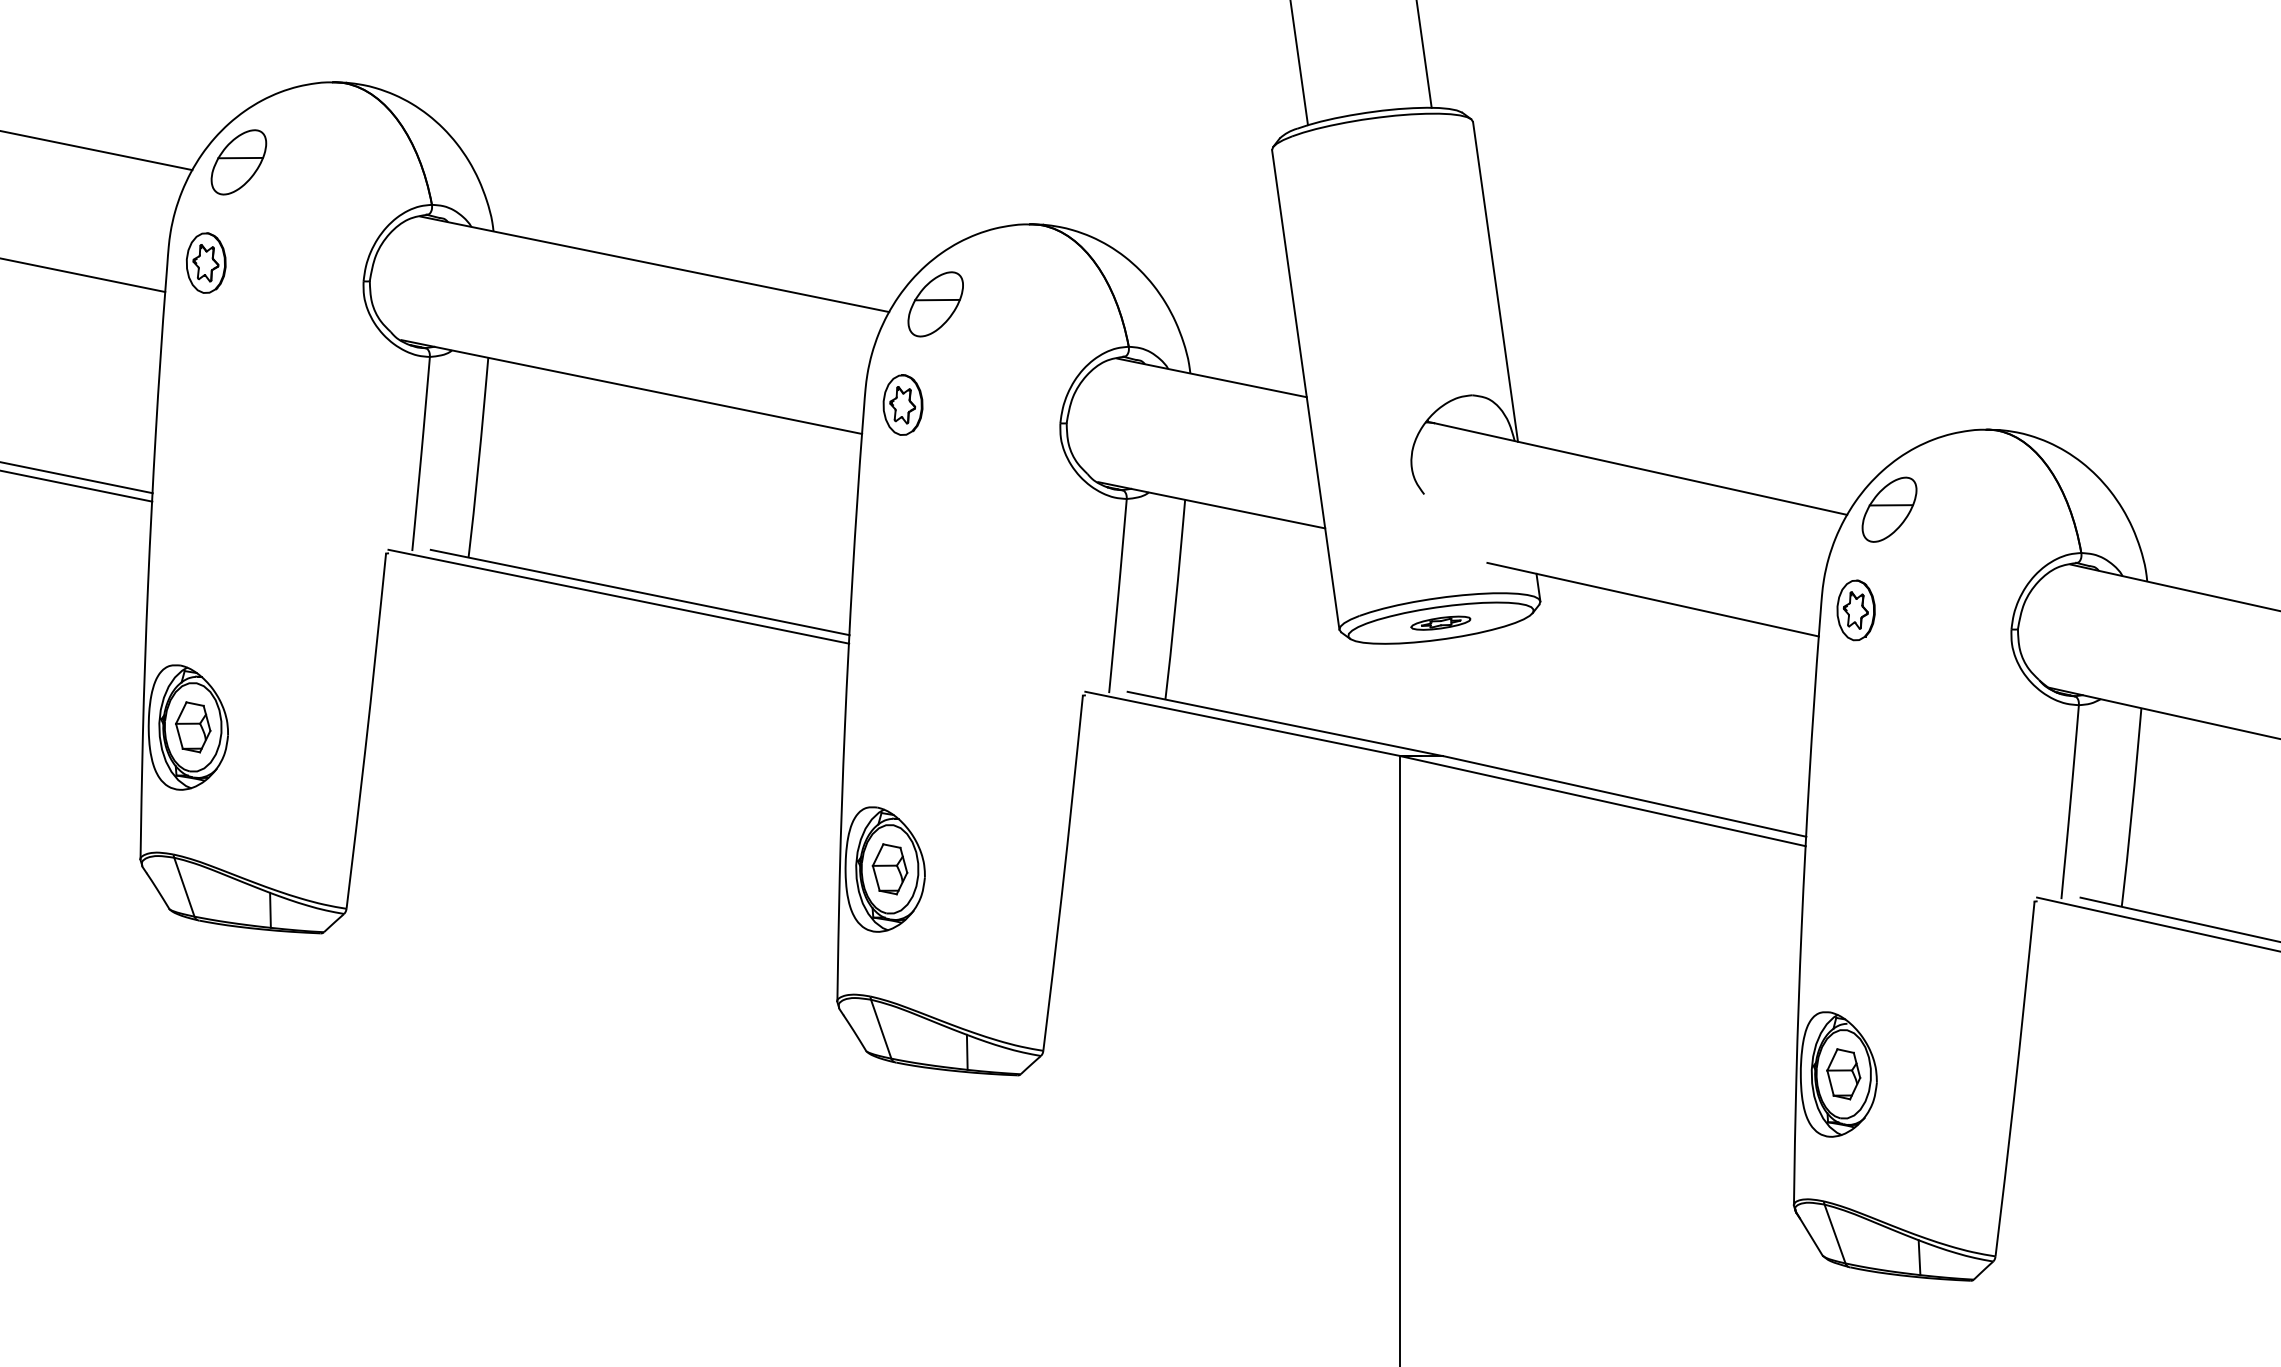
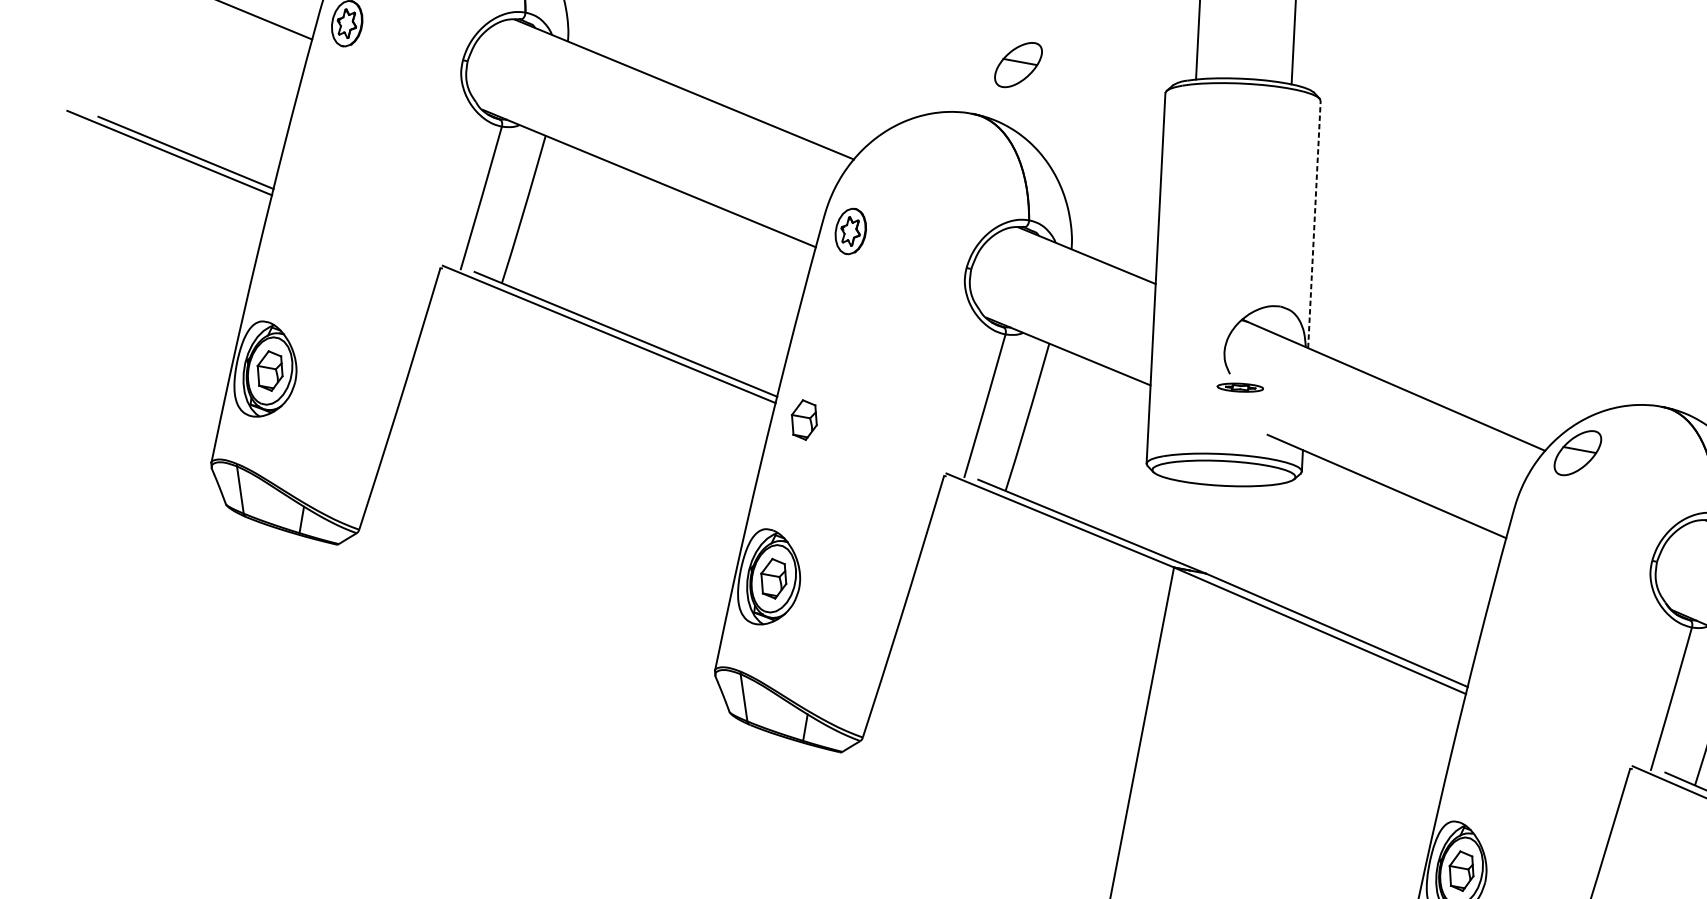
line: (1495, 281) -> (1314, 224), solid -> dashed
part: (935, 304) -> (1018, 65), moved
part: (1855, 610) -> (1537, 523), removed
part: (1440, 622) -> (1240, 387), moved
part: (889, 658) -> (803, 420), added

